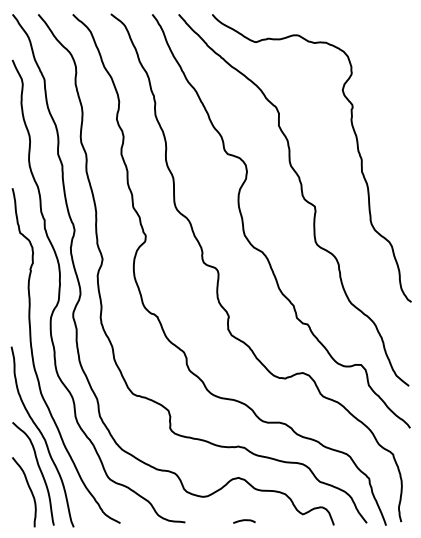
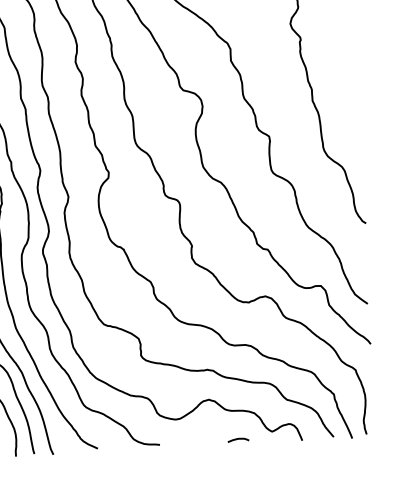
curve: (244, 521) -> (238, 440), moved

